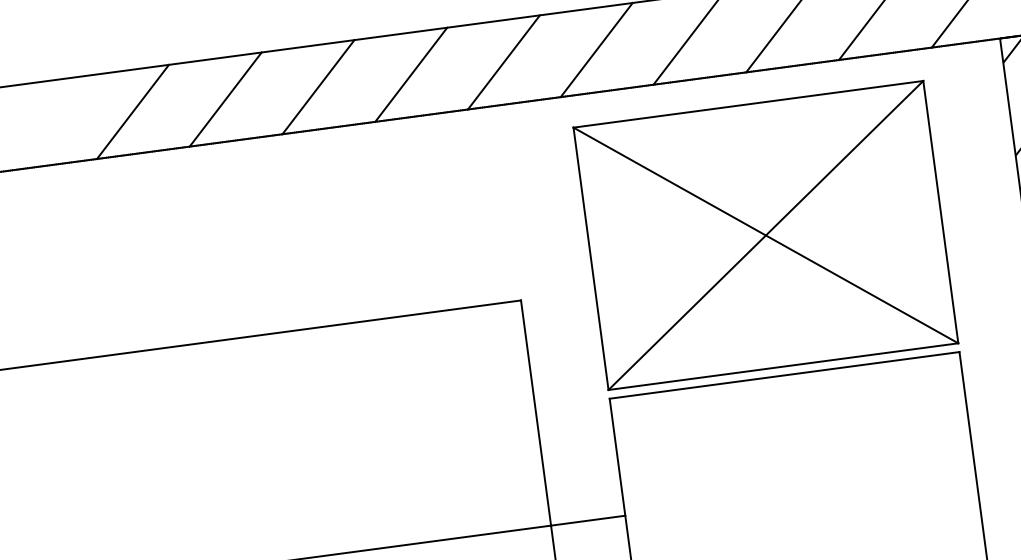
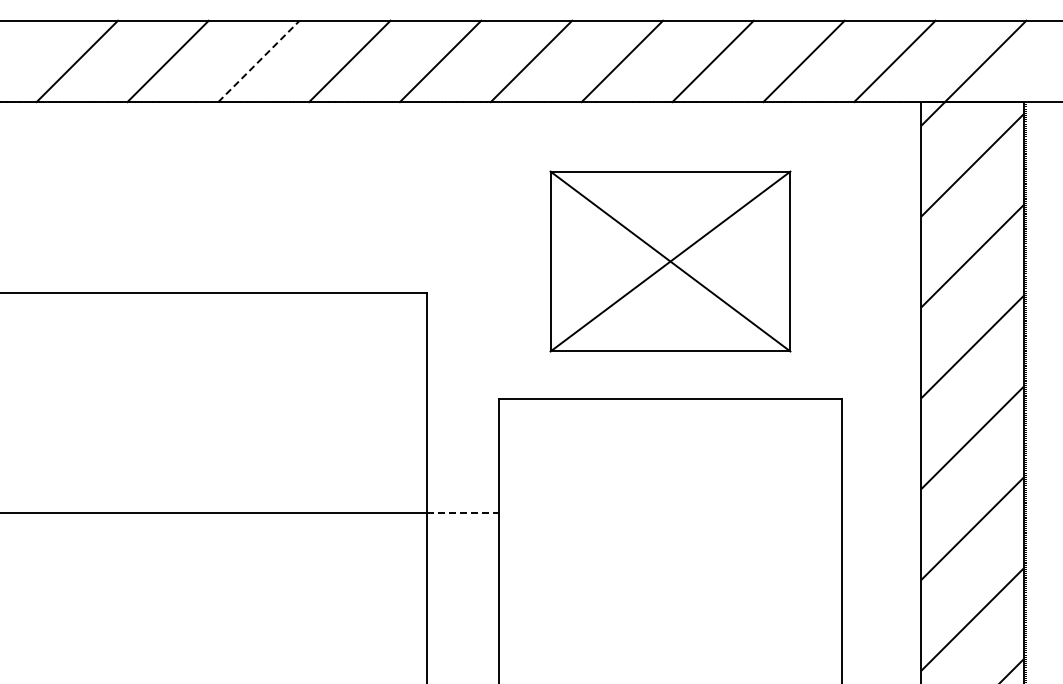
line: (317, 87) -> (258, 61), solid -> dashed
part: (765, 235) -> (670, 261), size x0.7
line: (588, 520) -> (463, 513), solid -> dashed

